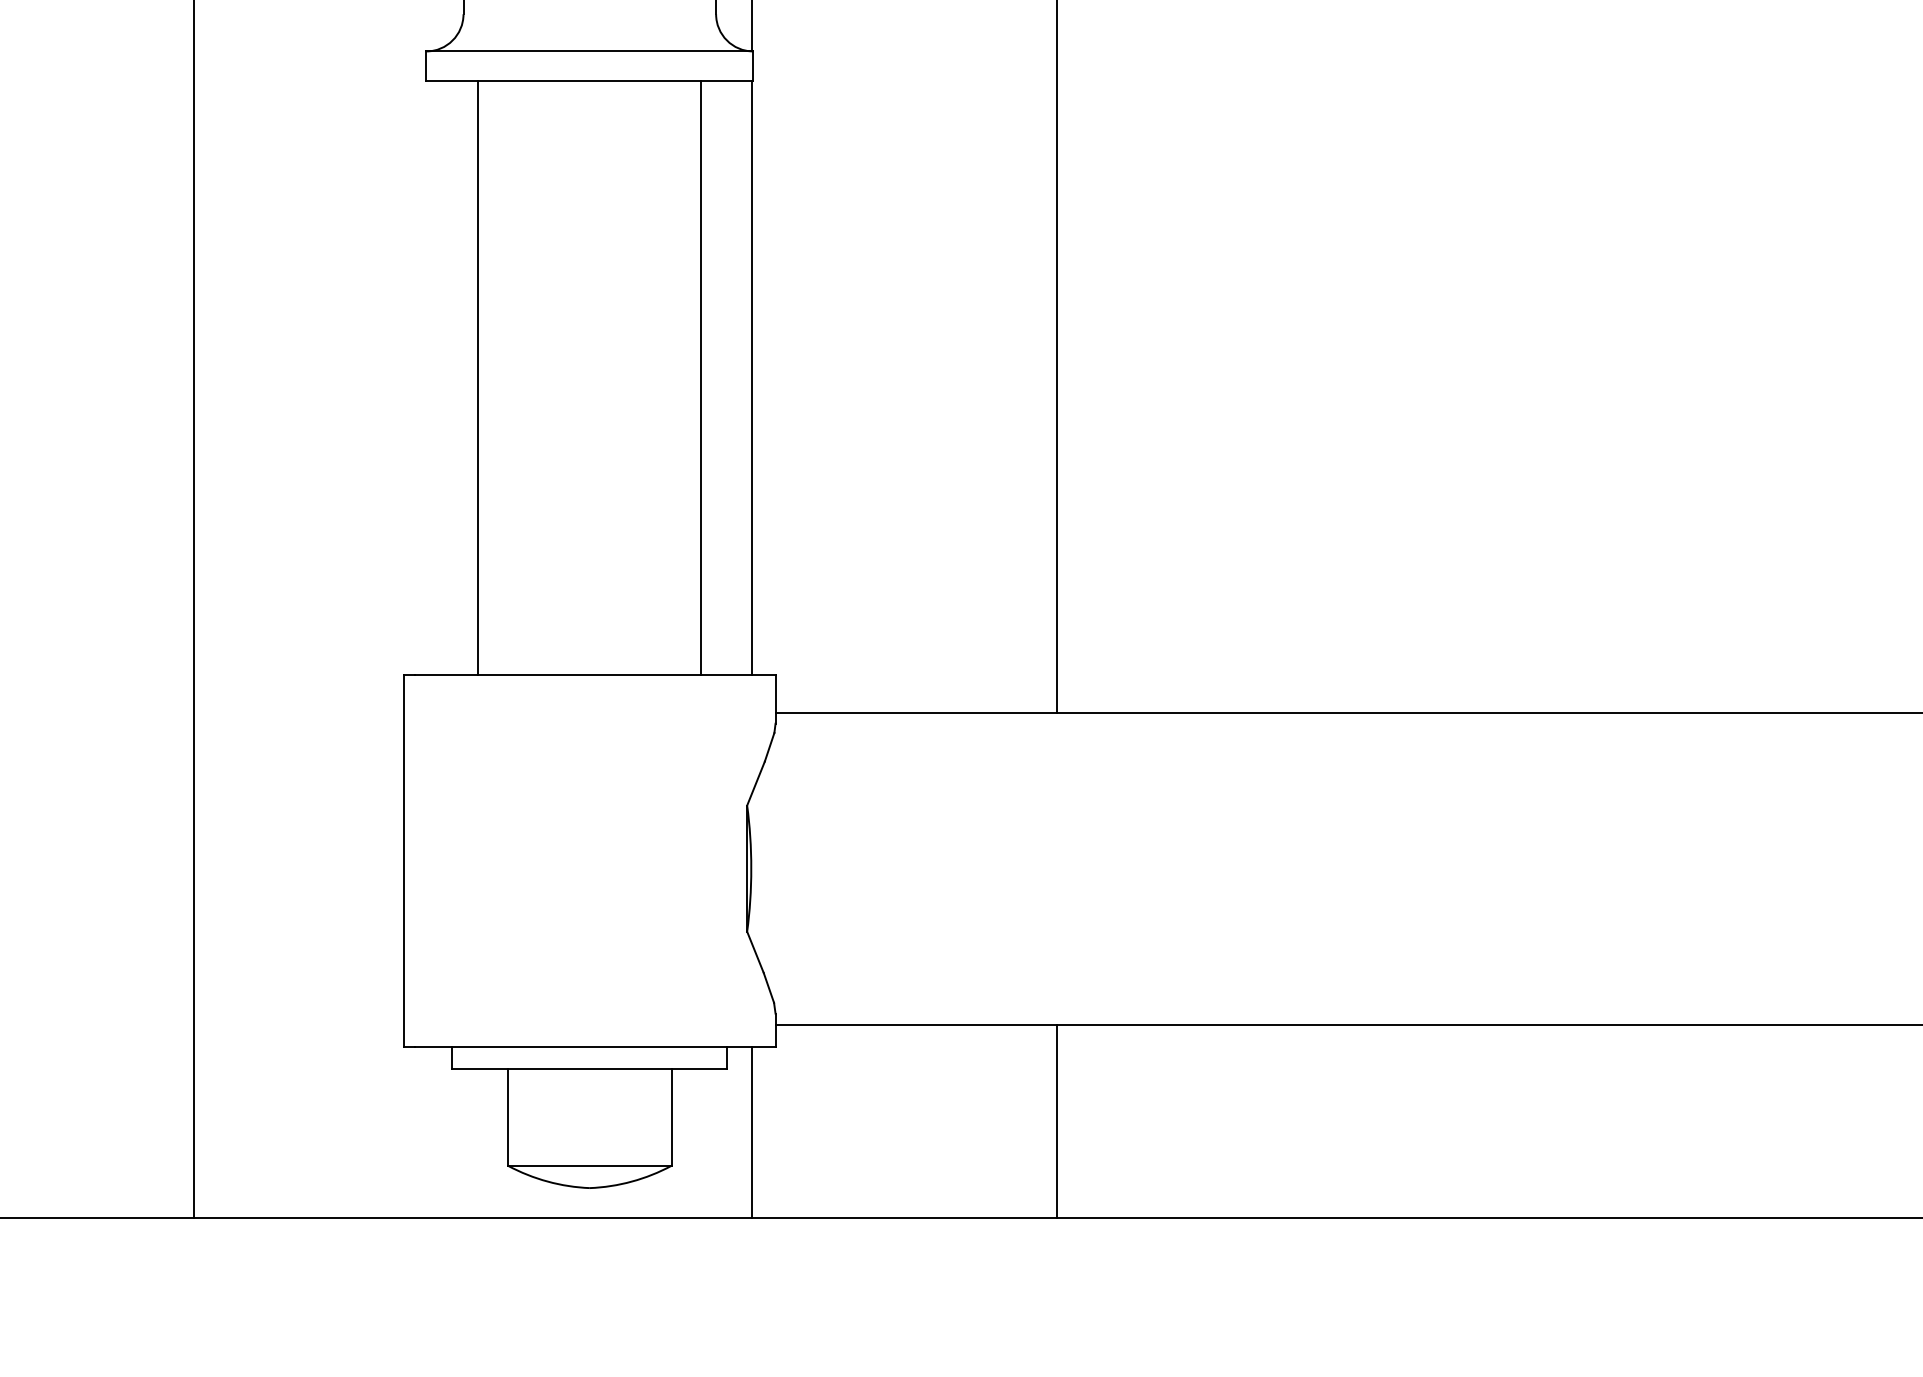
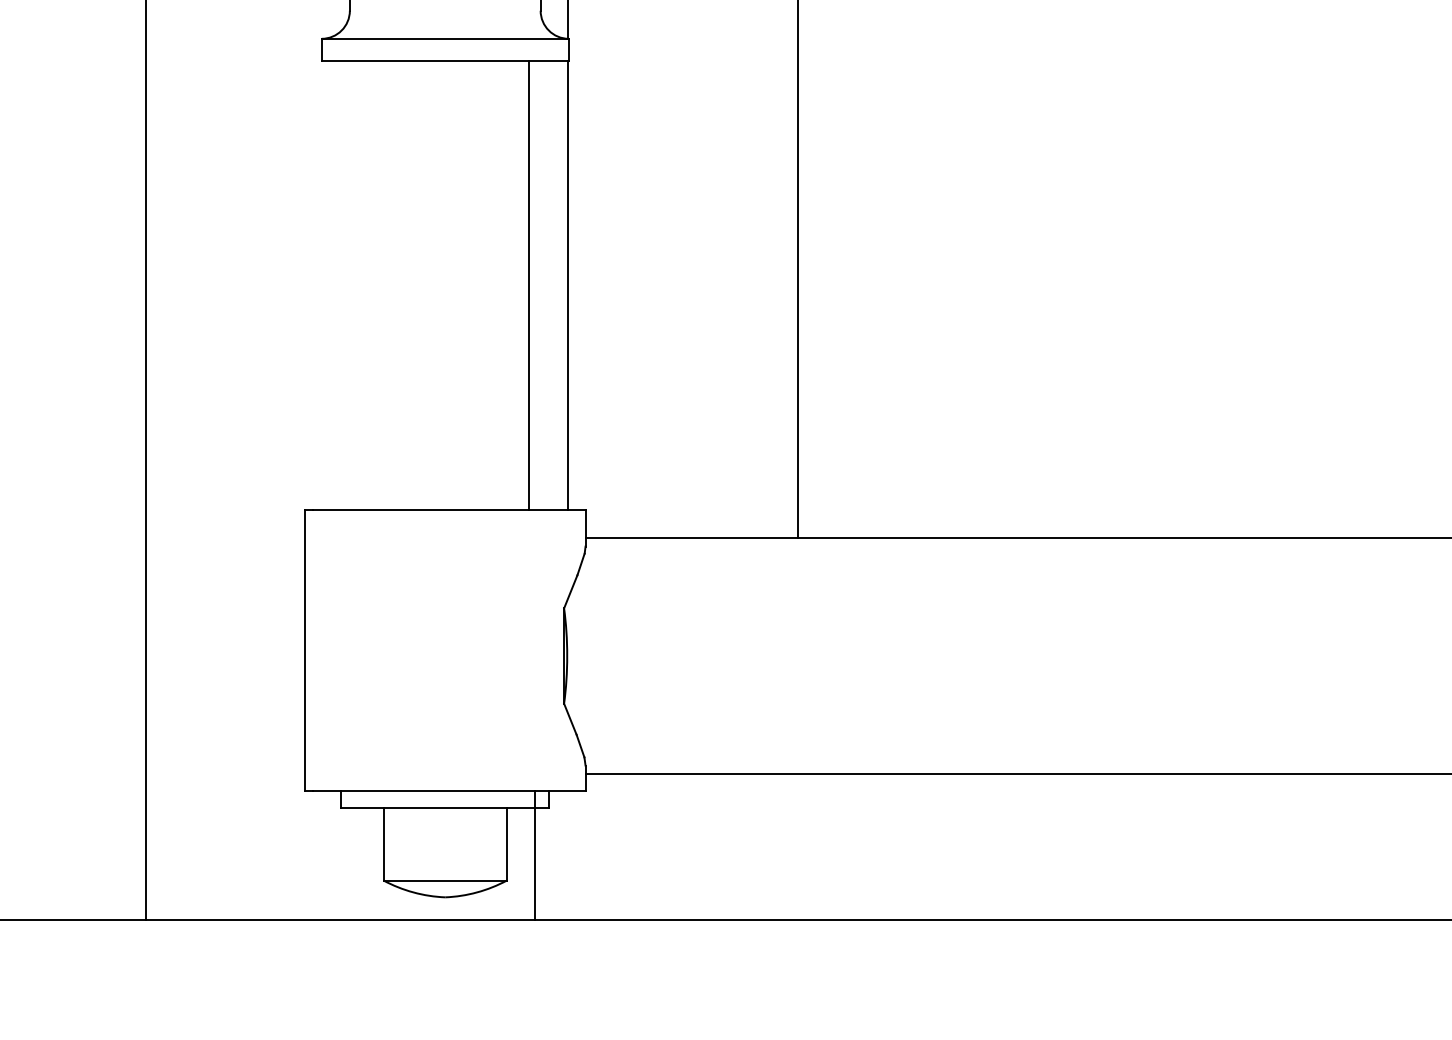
line: (478, 378) -> (361, 285), removed
line: (1057, 1120) -> (798, 846), removed
line: (752, 1131) -> (534, 854), moved

